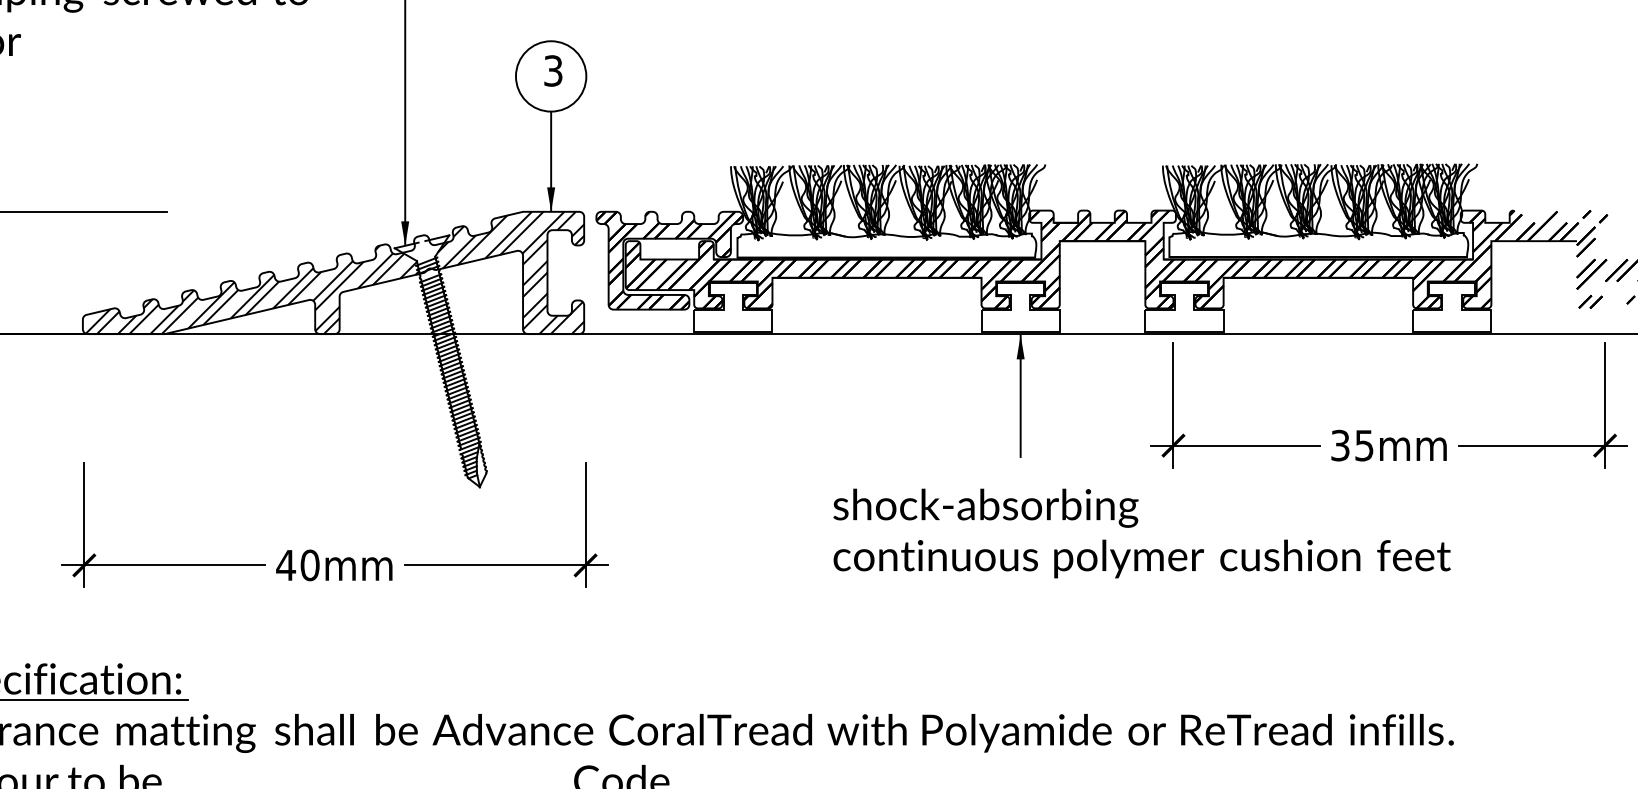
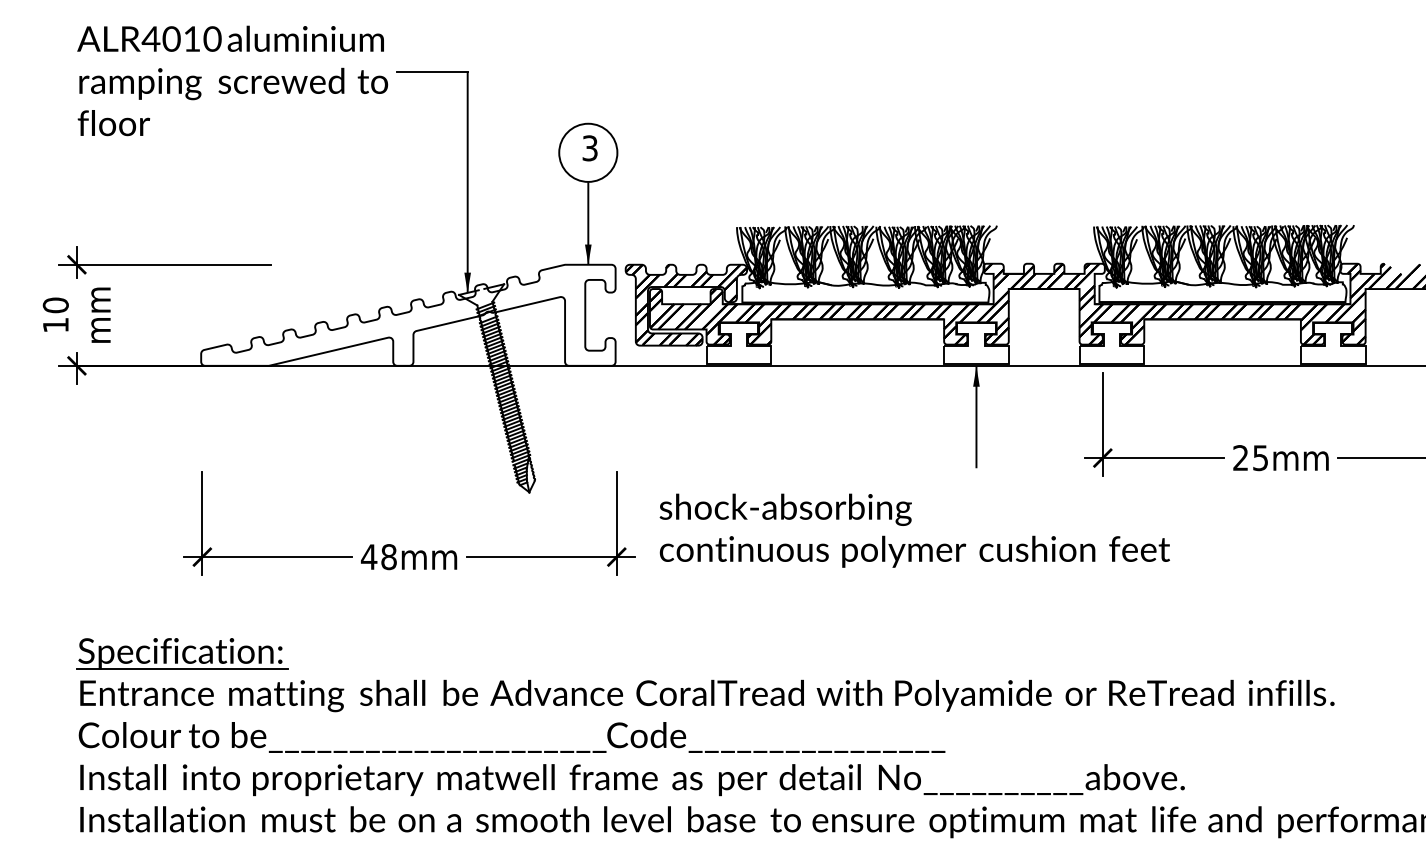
hatch: (510, 271) -> (554, 314), removed
hatch: (252, 288) -> (341, 328), removed
text: (1340, 446) -> (1240, 458), 35mm -> 25mm
text: (1141, 533) -> (914, 530), moved
text: (309, 564) -> (388, 556), 40mm -> 48mm

